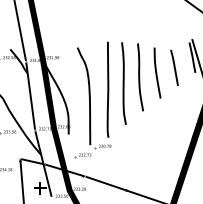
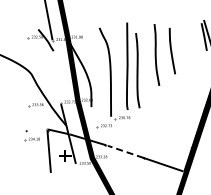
line: (174, 66) -> (187, 45), removed
line: (123, 83) -> (137, 70), moved
line: (30, 95) -> (56, 71), removed
line: (106, 183) -> (125, 151), solid -> dashed

